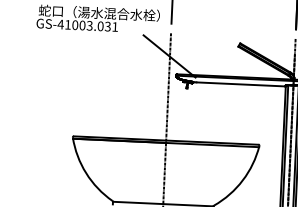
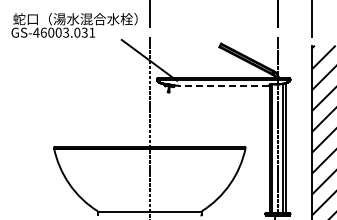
text: (67, 24) -> (43, 32), GS-41003.031 -> GS-46003.031
line: (240, 84) -> (223, 85), solid -> dashed

